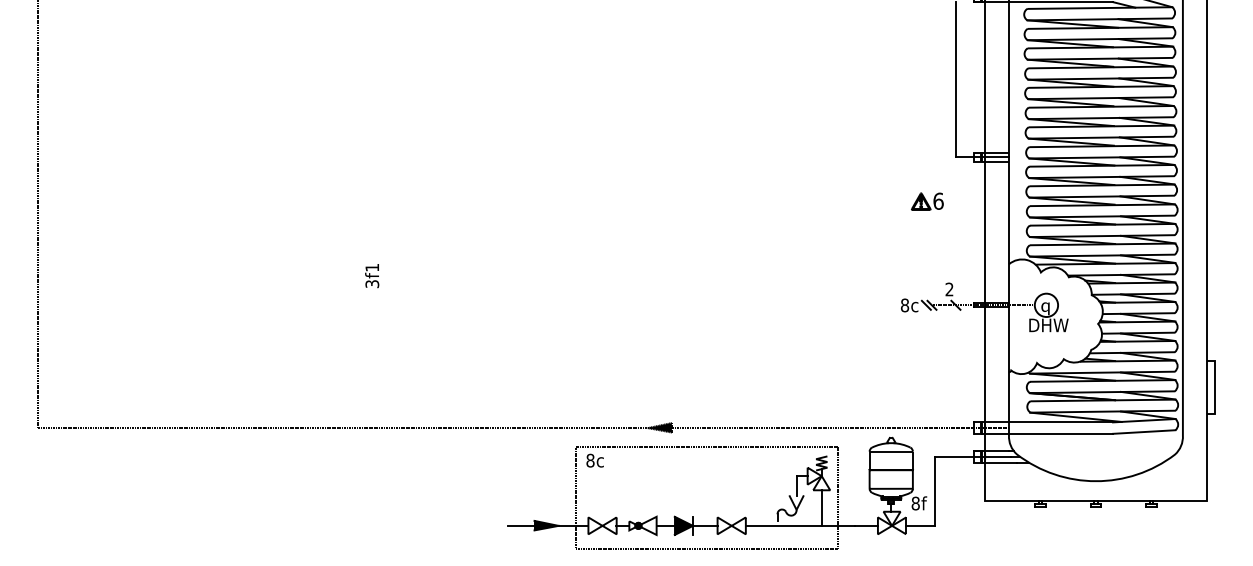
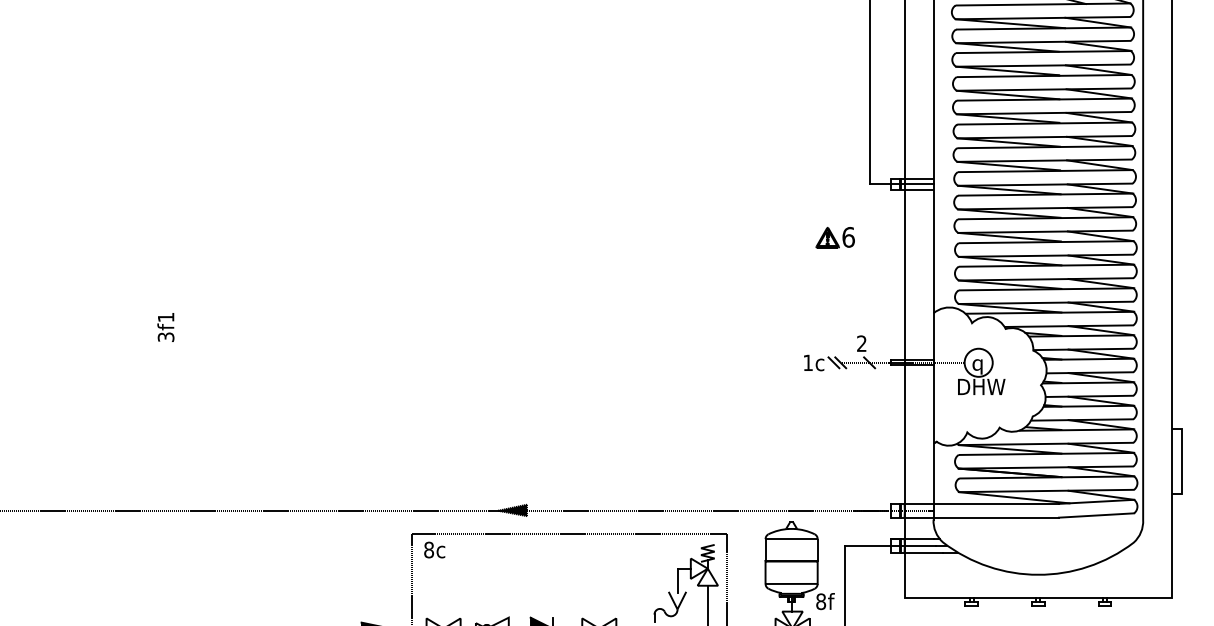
text: (905, 305) -> (808, 362), 8c -> 1c

